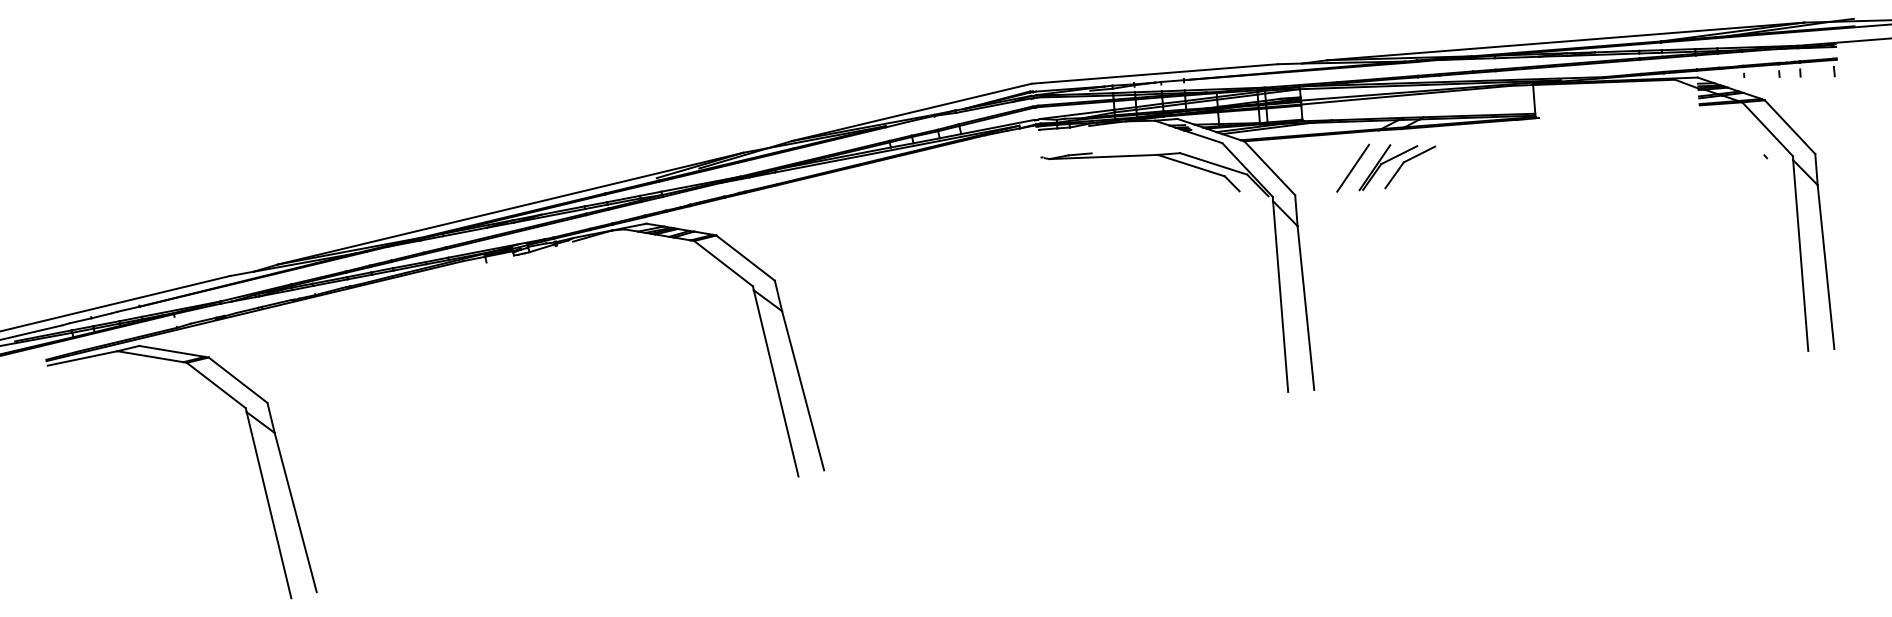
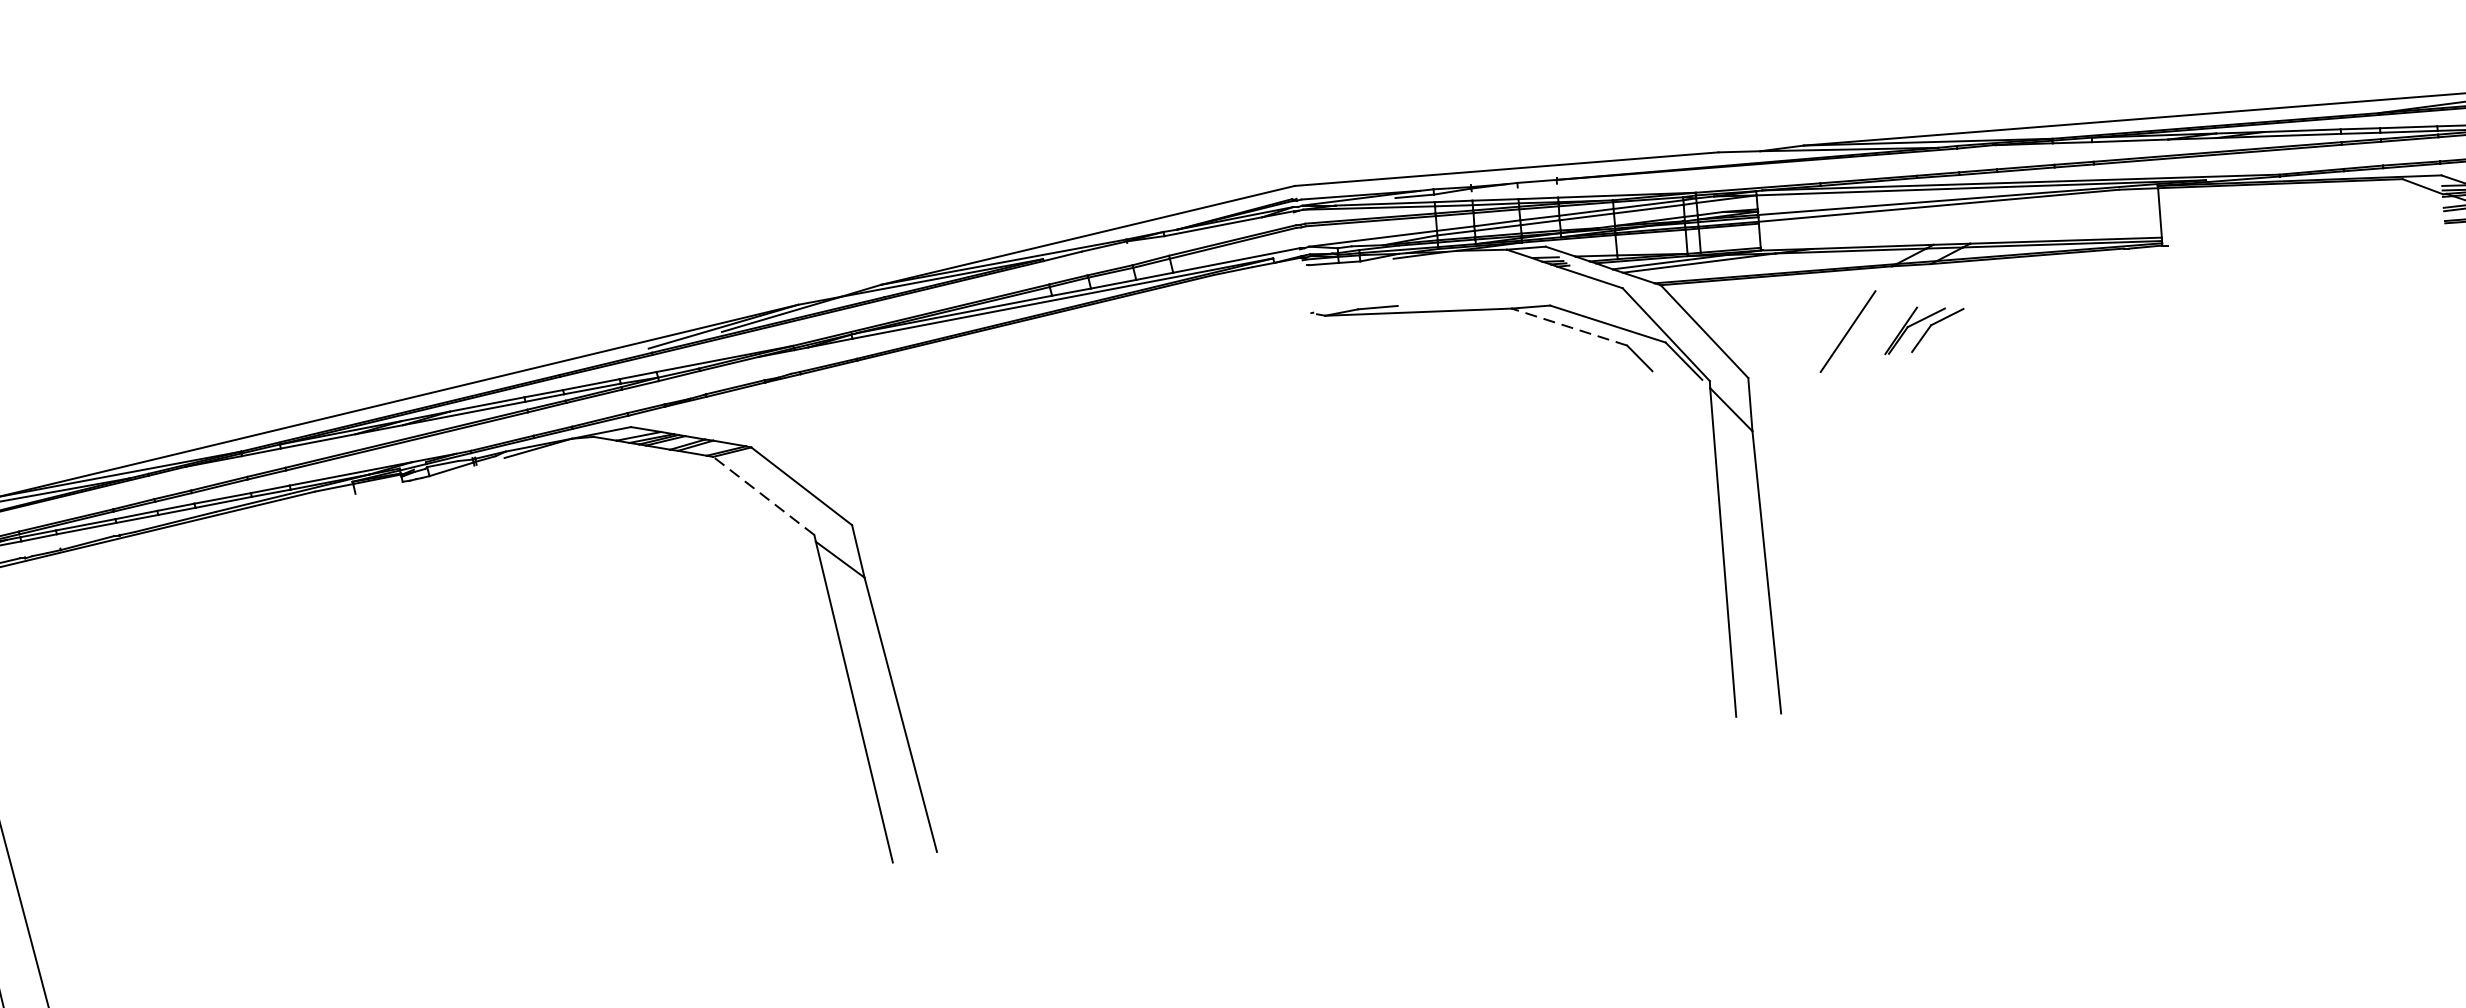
line: (1190, 165) -> (1567, 326), solid -> dashed
part: (1397, 167) -> (1924, 330), size x0.6
line: (723, 263) -> (763, 495), solid -> dashed

